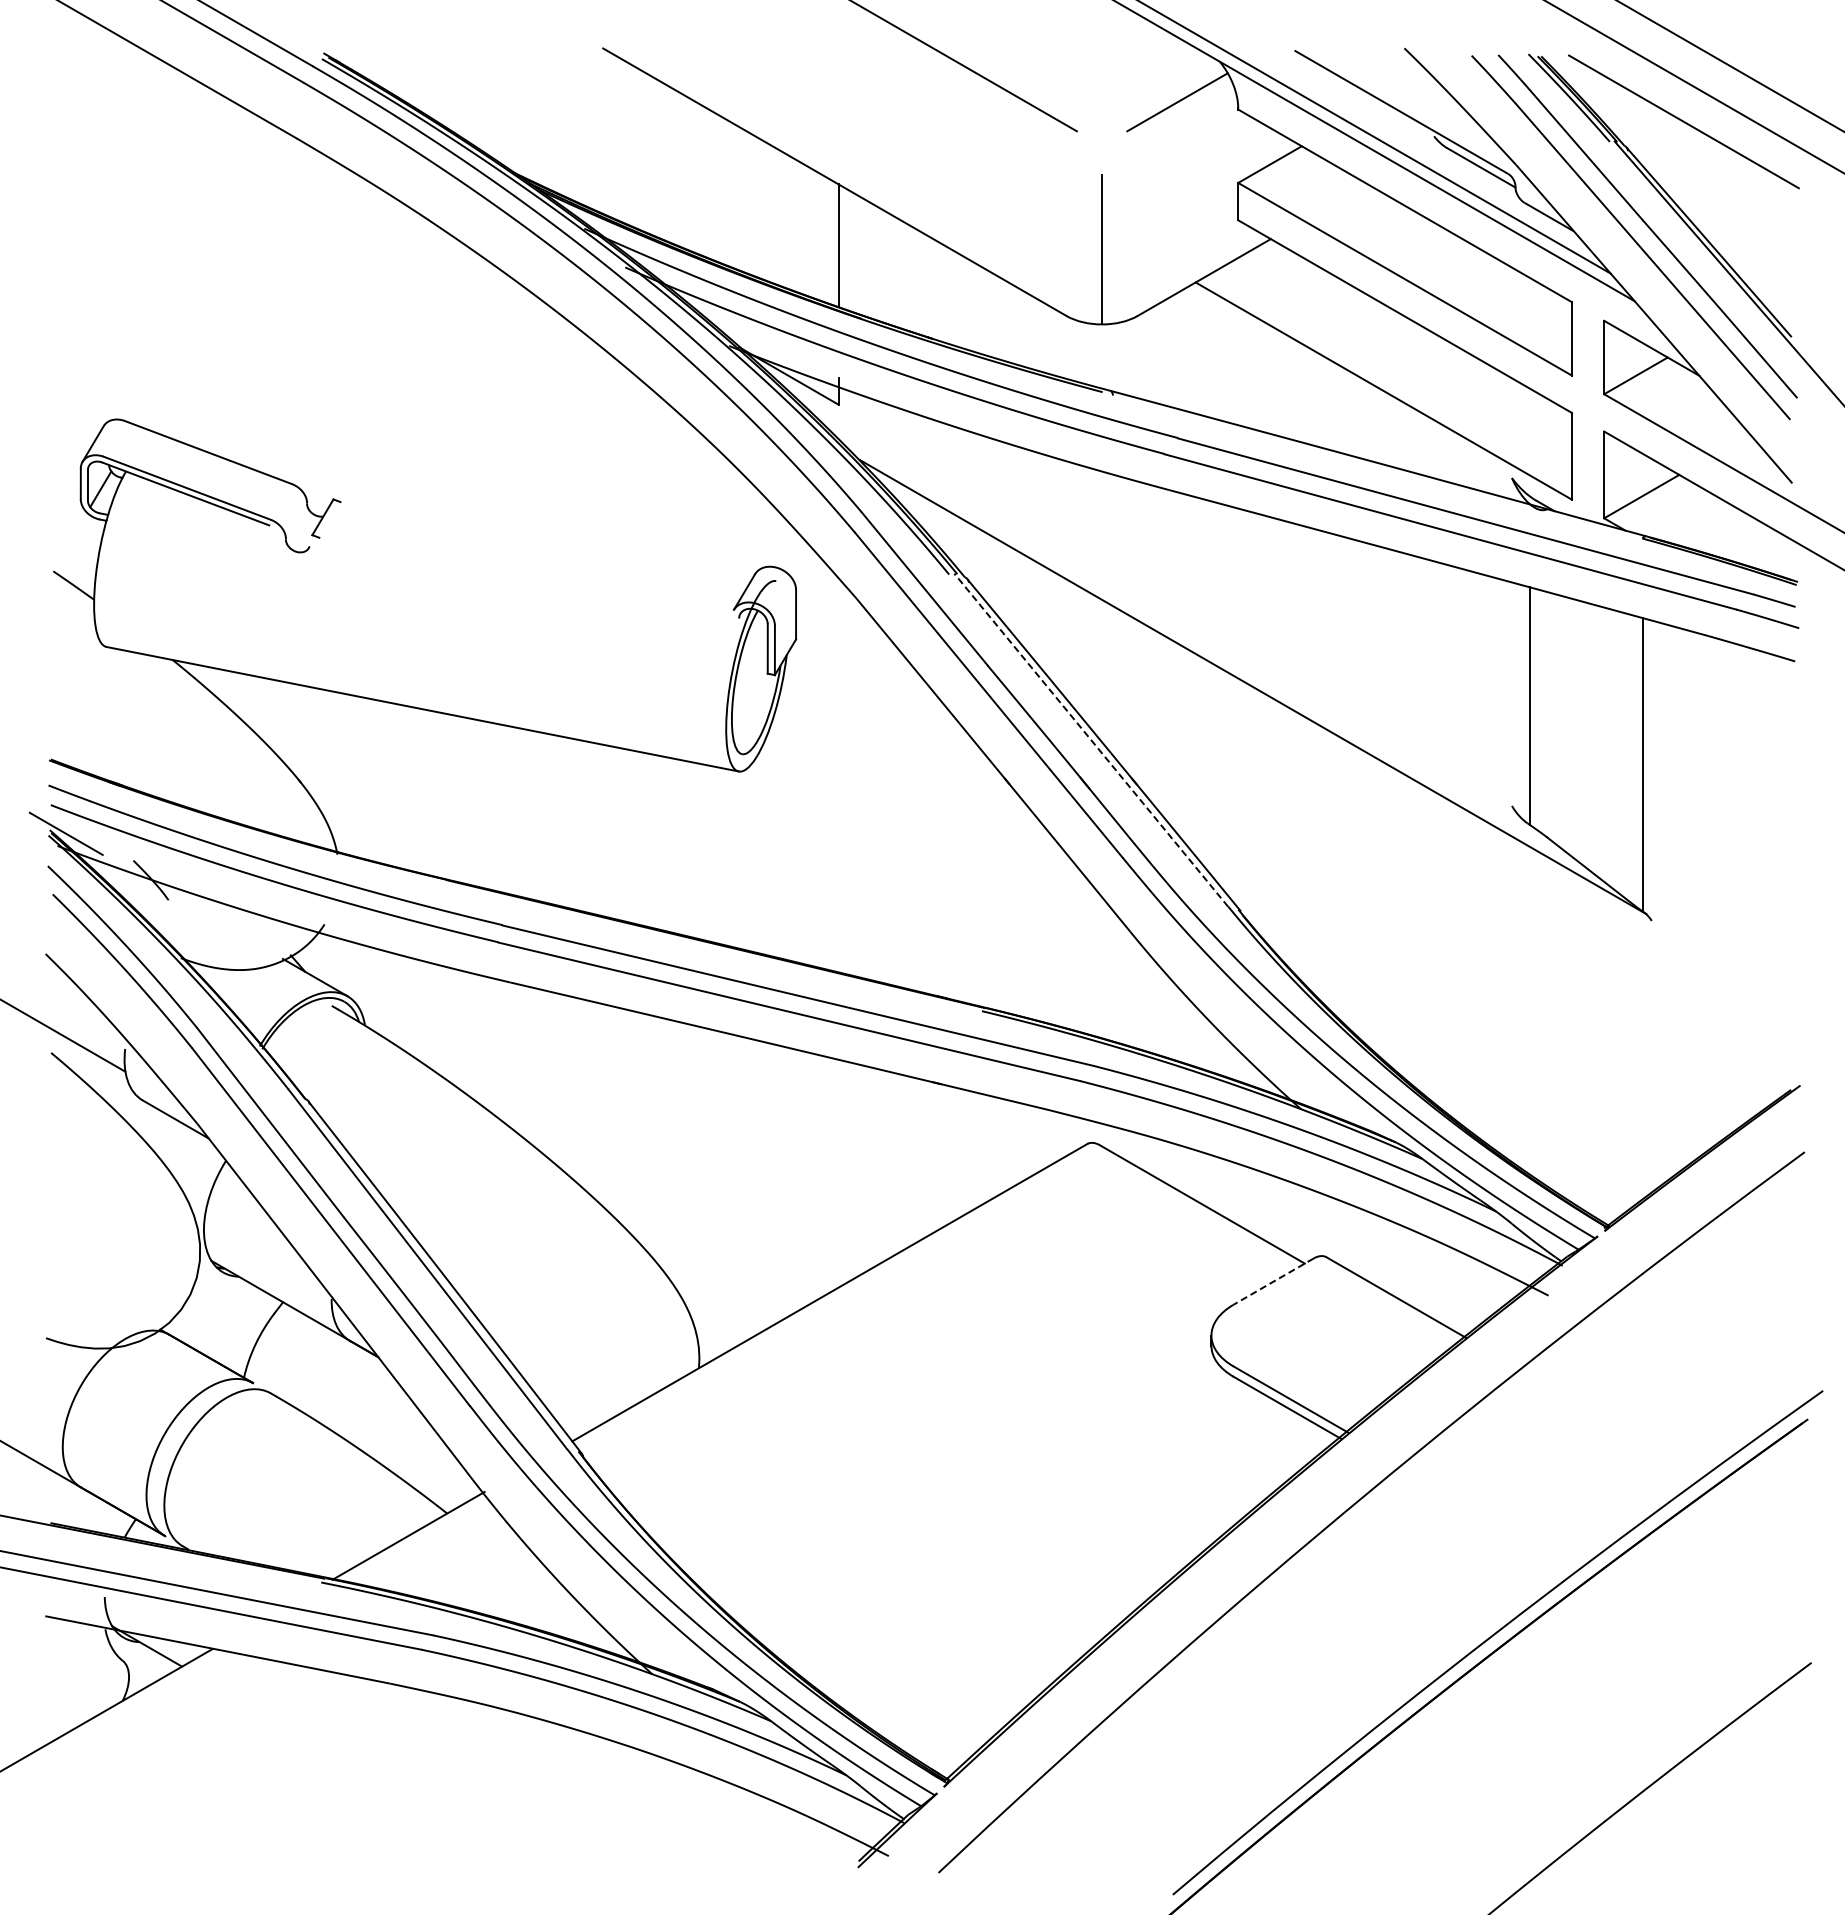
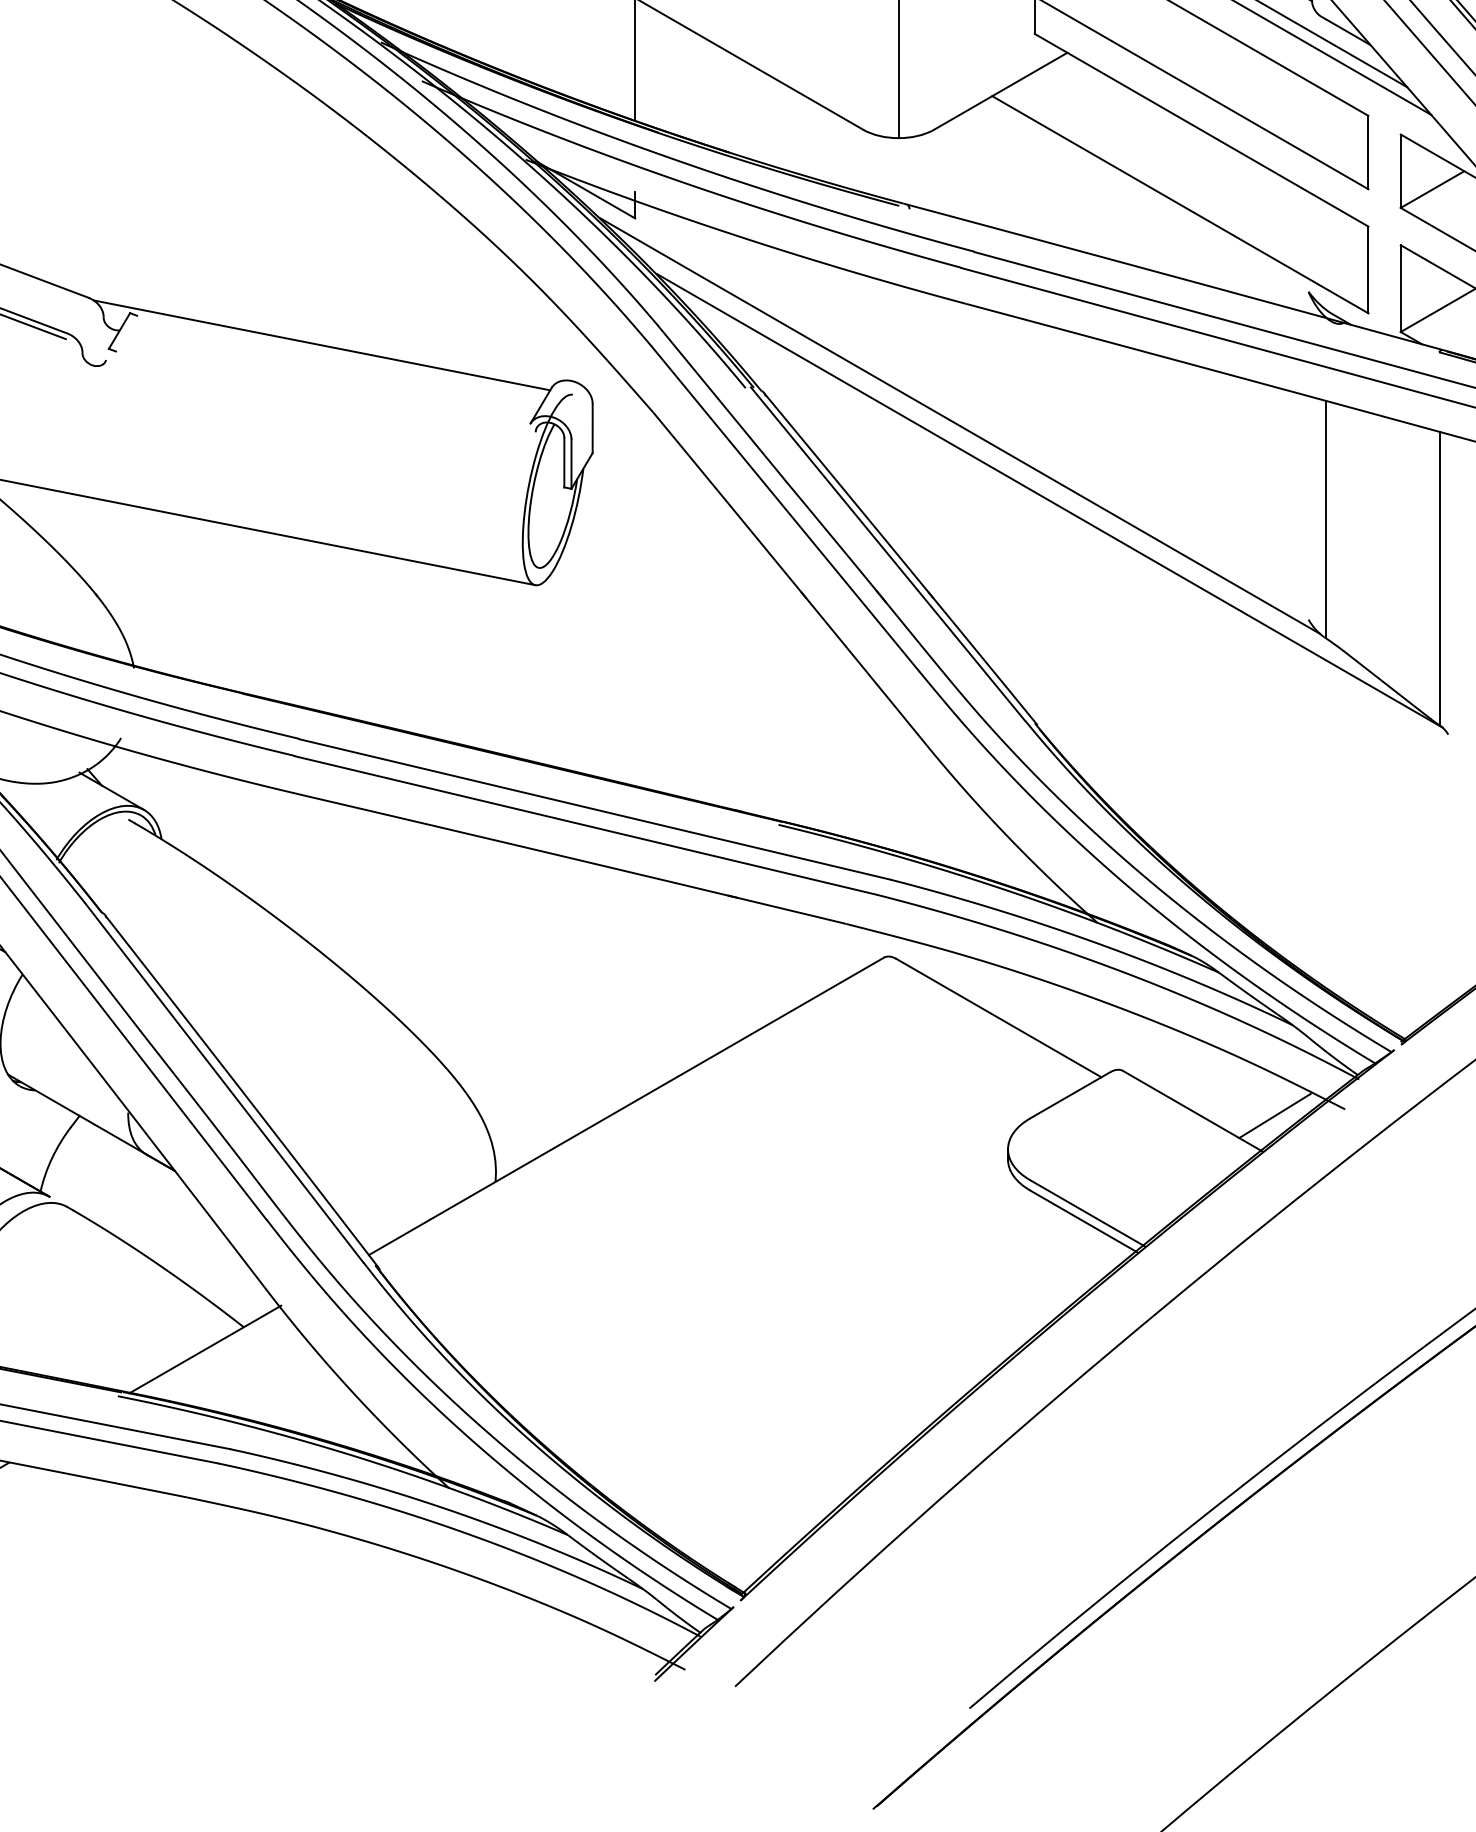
line: (525, 531) -> (322, 345), added
line: (1163, 612) -> (960, 426), added
line: (1091, 740) -> (888, 554), dashed -> solid
line: (1273, 1281) -> (1070, 1095), dashed -> solid
line: (1478, 1302) -> (1275, 1116), added

